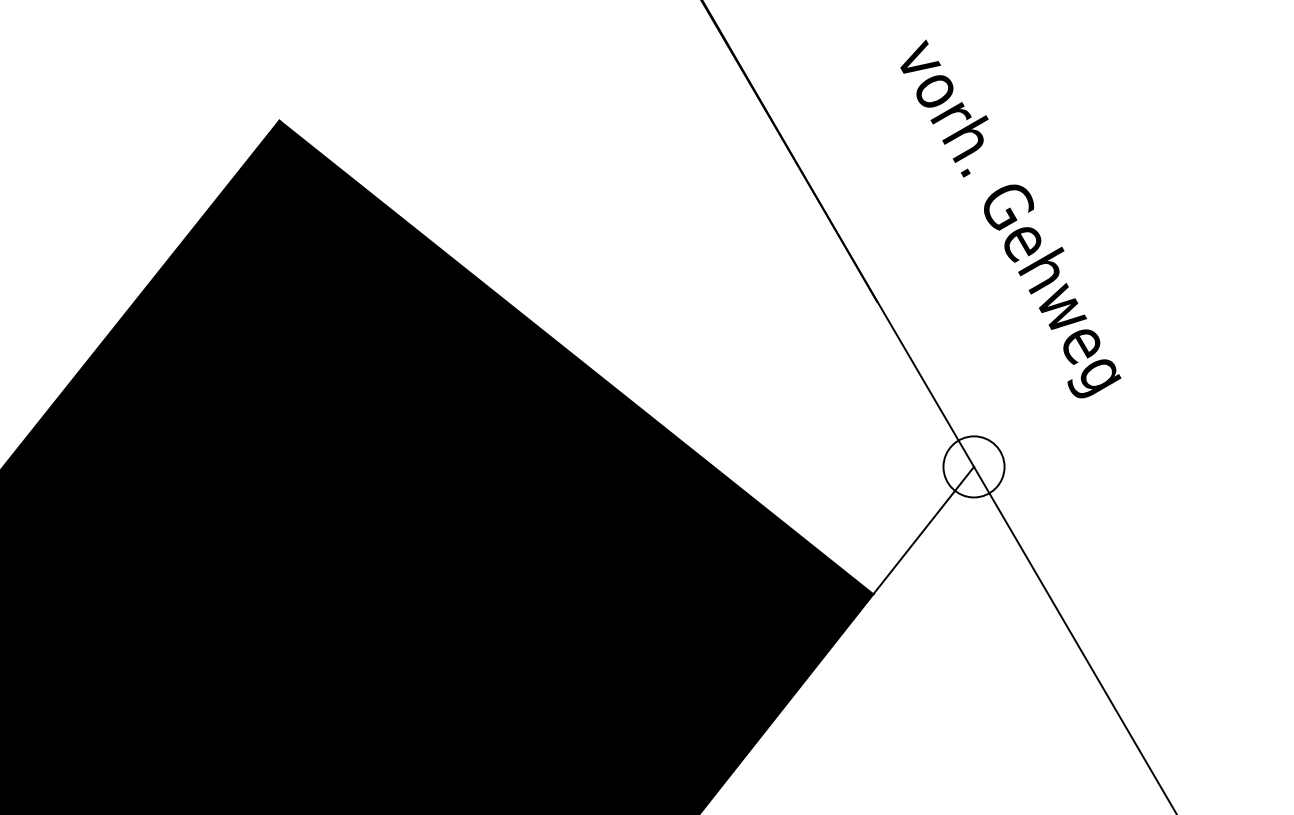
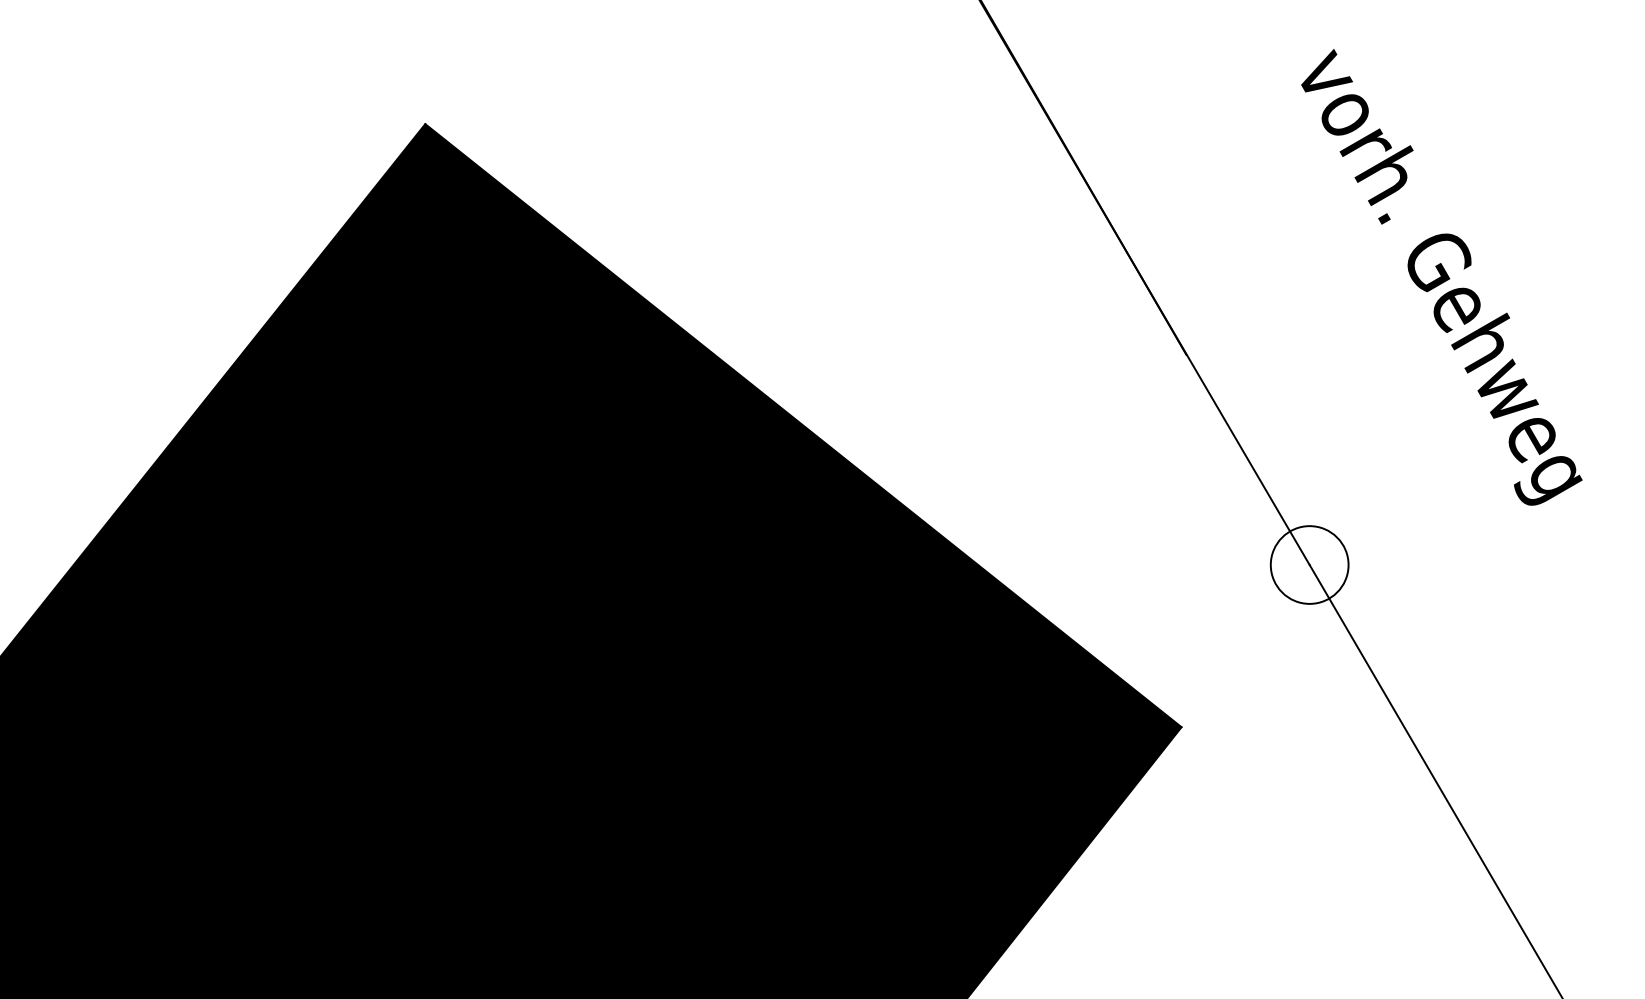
text: (1010, 218) -> (1441, 276), moved
line: (923, 530) -> (1245, 645), removed

